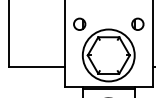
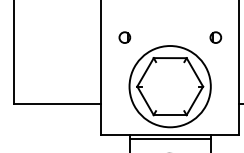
part: (79, 23) -> (124, 36), size x0.6
part: (137, 23) -> (215, 36), size x0.6

